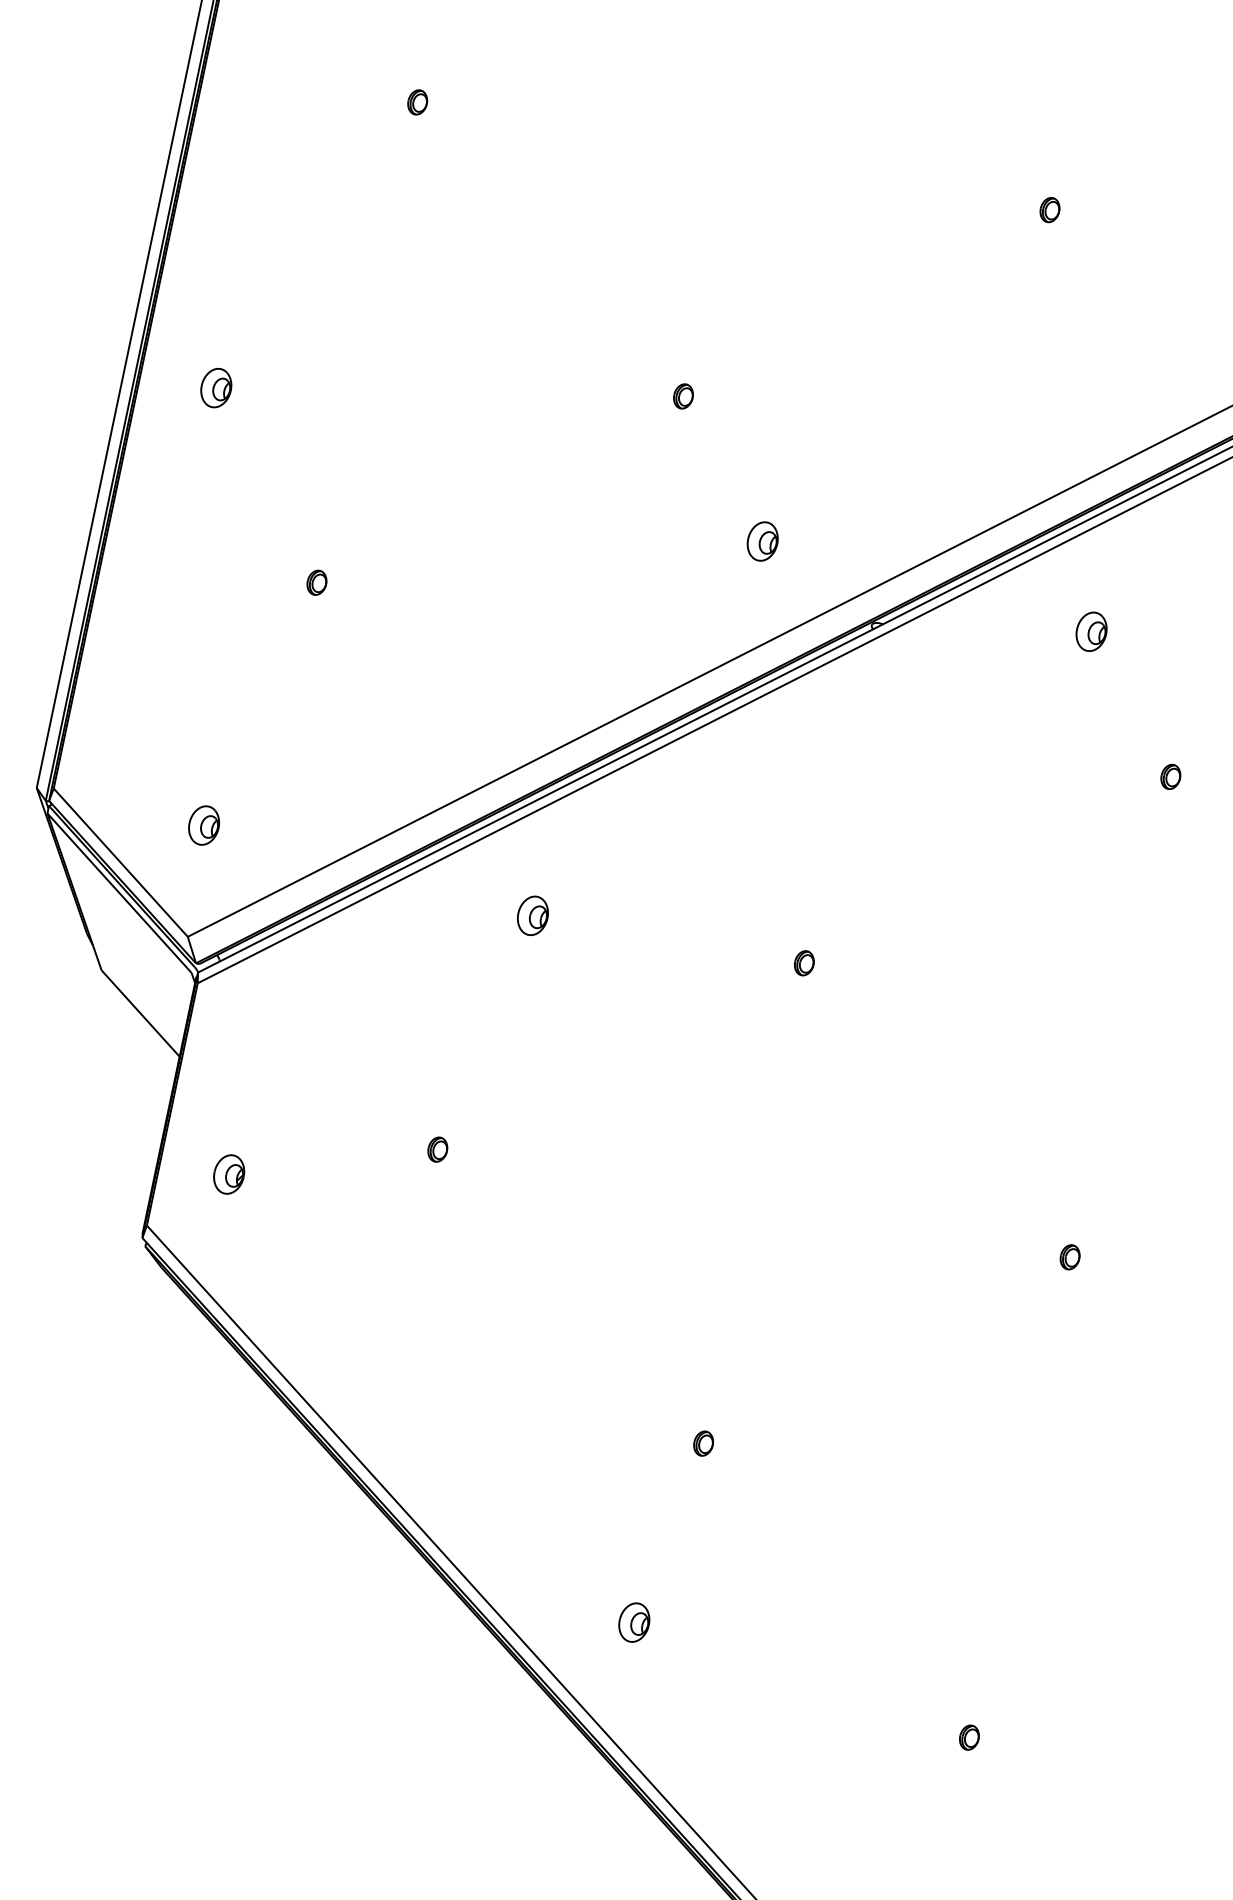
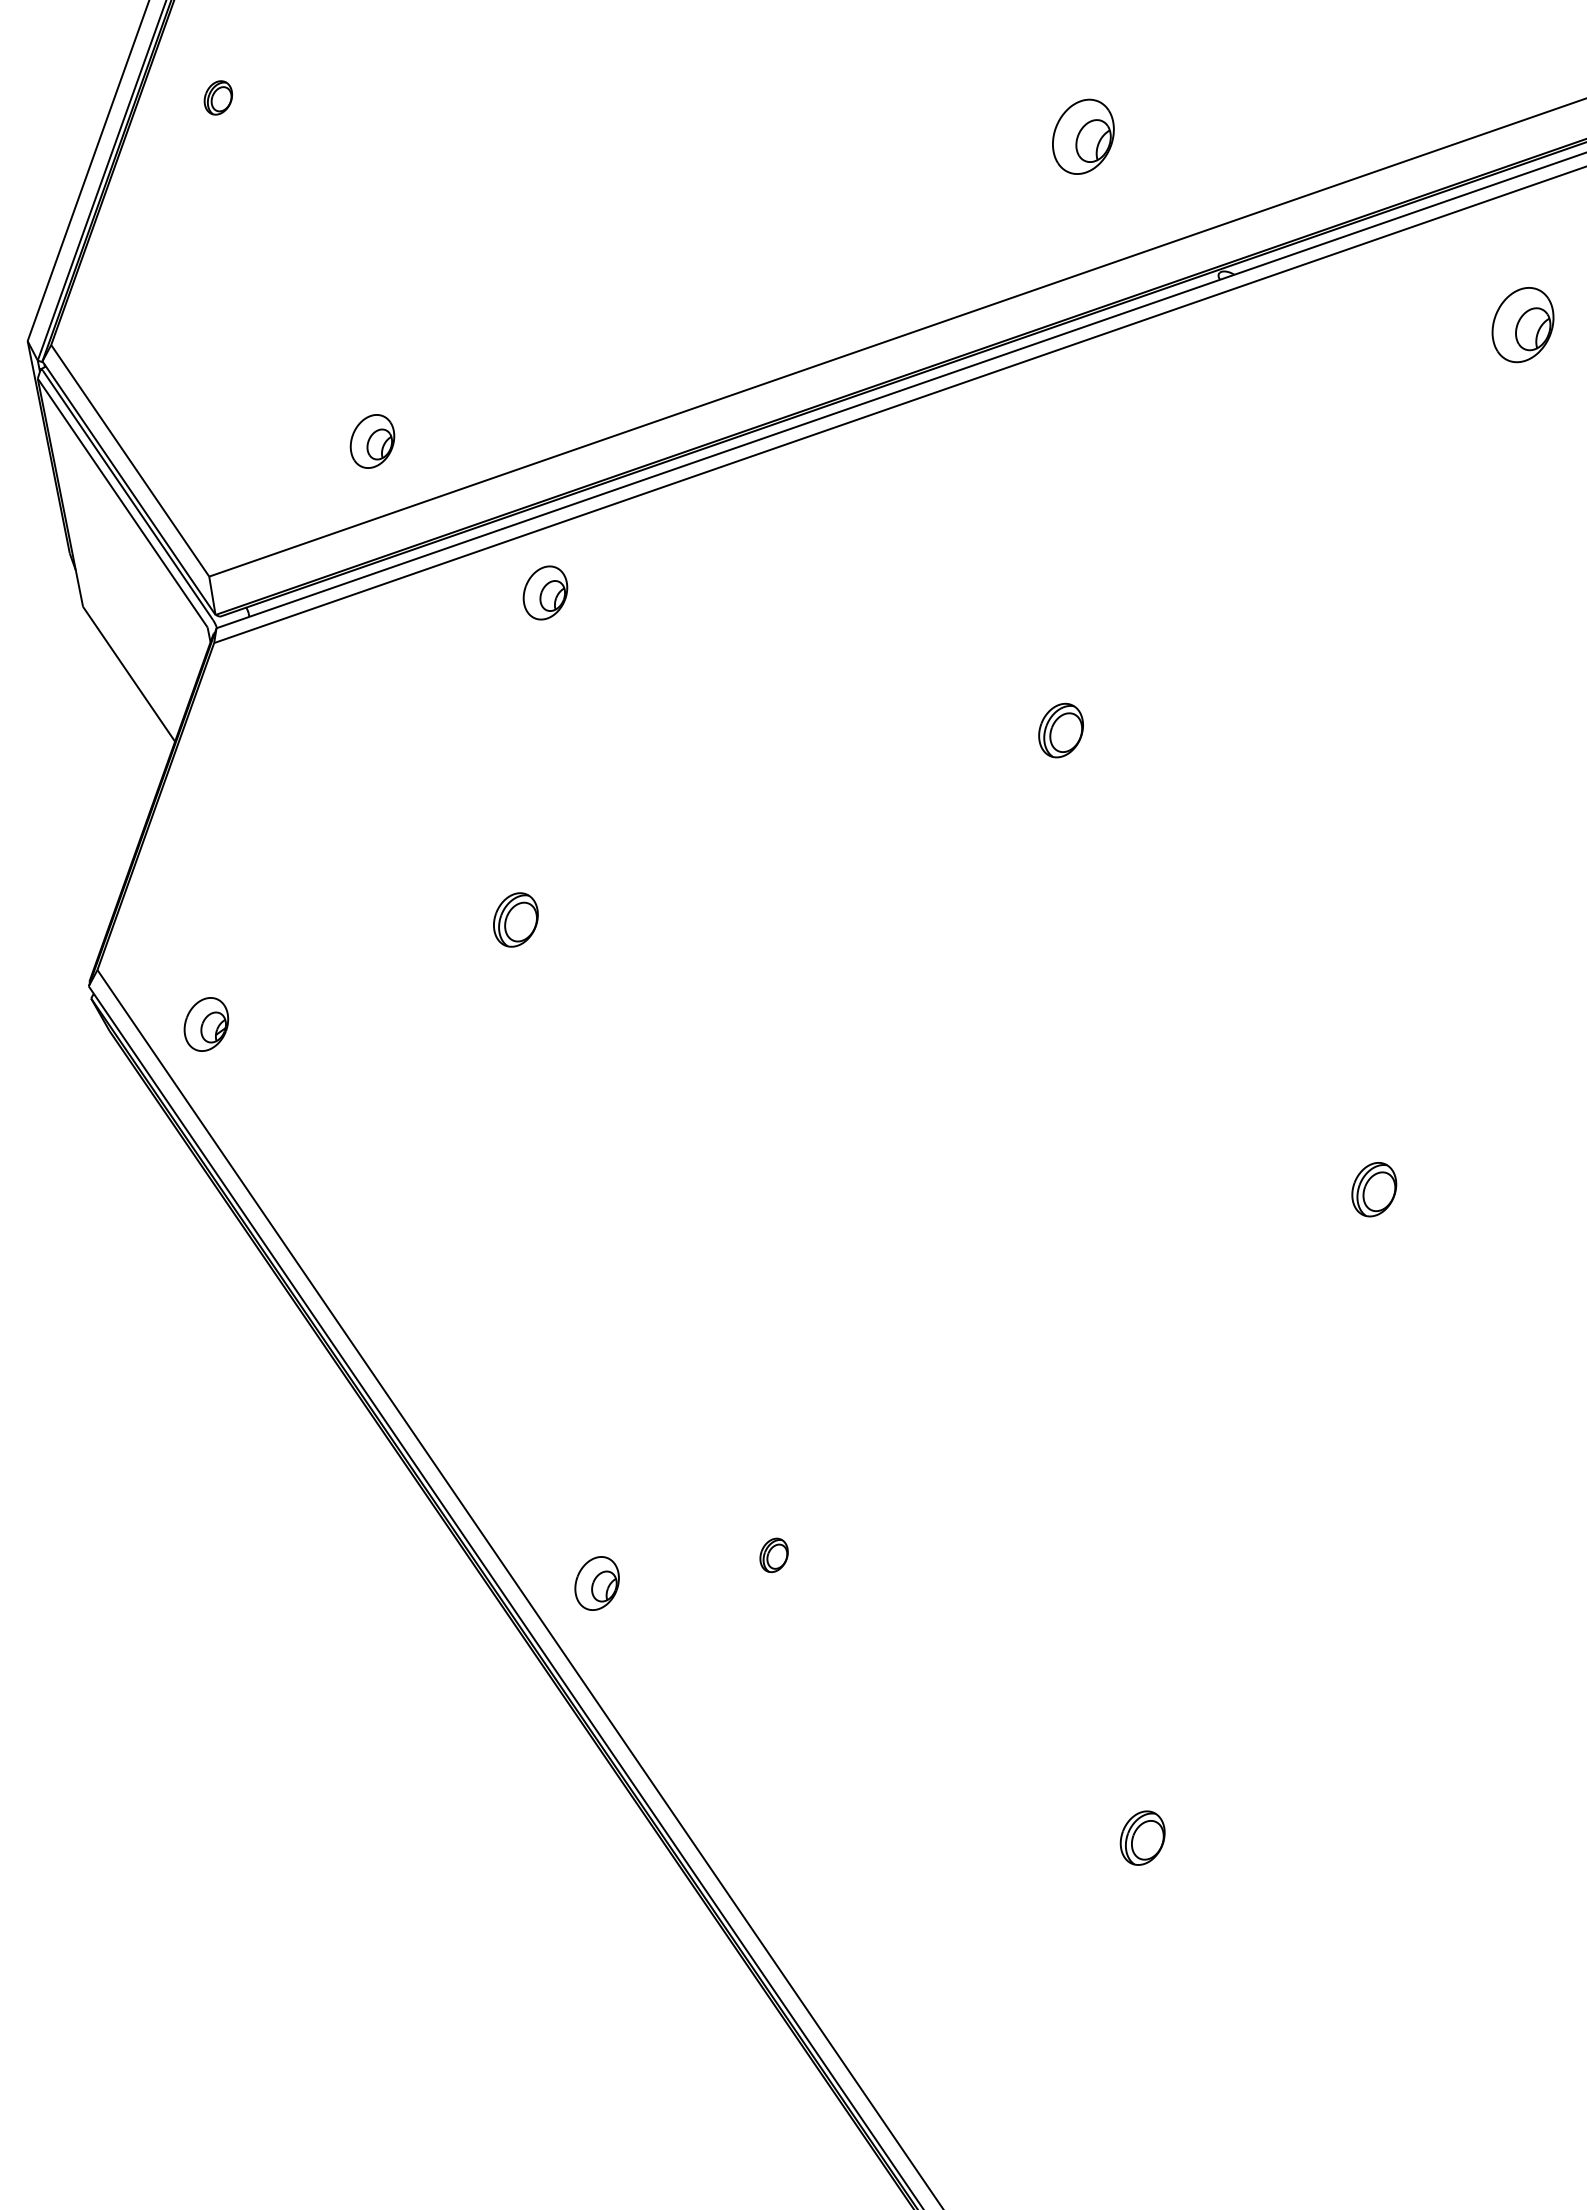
part: (762, 541) -> (1082, 136), size x1.4
part: (316, 582) -> (217, 97), moved
part: (1091, 631) -> (1522, 324), size x1.4
part: (204, 825) -> (373, 441), moved
part: (532, 915) -> (544, 592), moved
part: (803, 963) -> (1059, 730), size x1.6
part: (437, 1149) -> (515, 919), size x1.6
part: (229, 1174) -> (206, 1024), moved
part: (1069, 1257) -> (1373, 1189), size x1.6
part: (703, 1443) -> (774, 1555), moved
part: (634, 1622) -> (597, 1583), moved
part: (969, 1737) -> (1142, 1837), size x1.6

